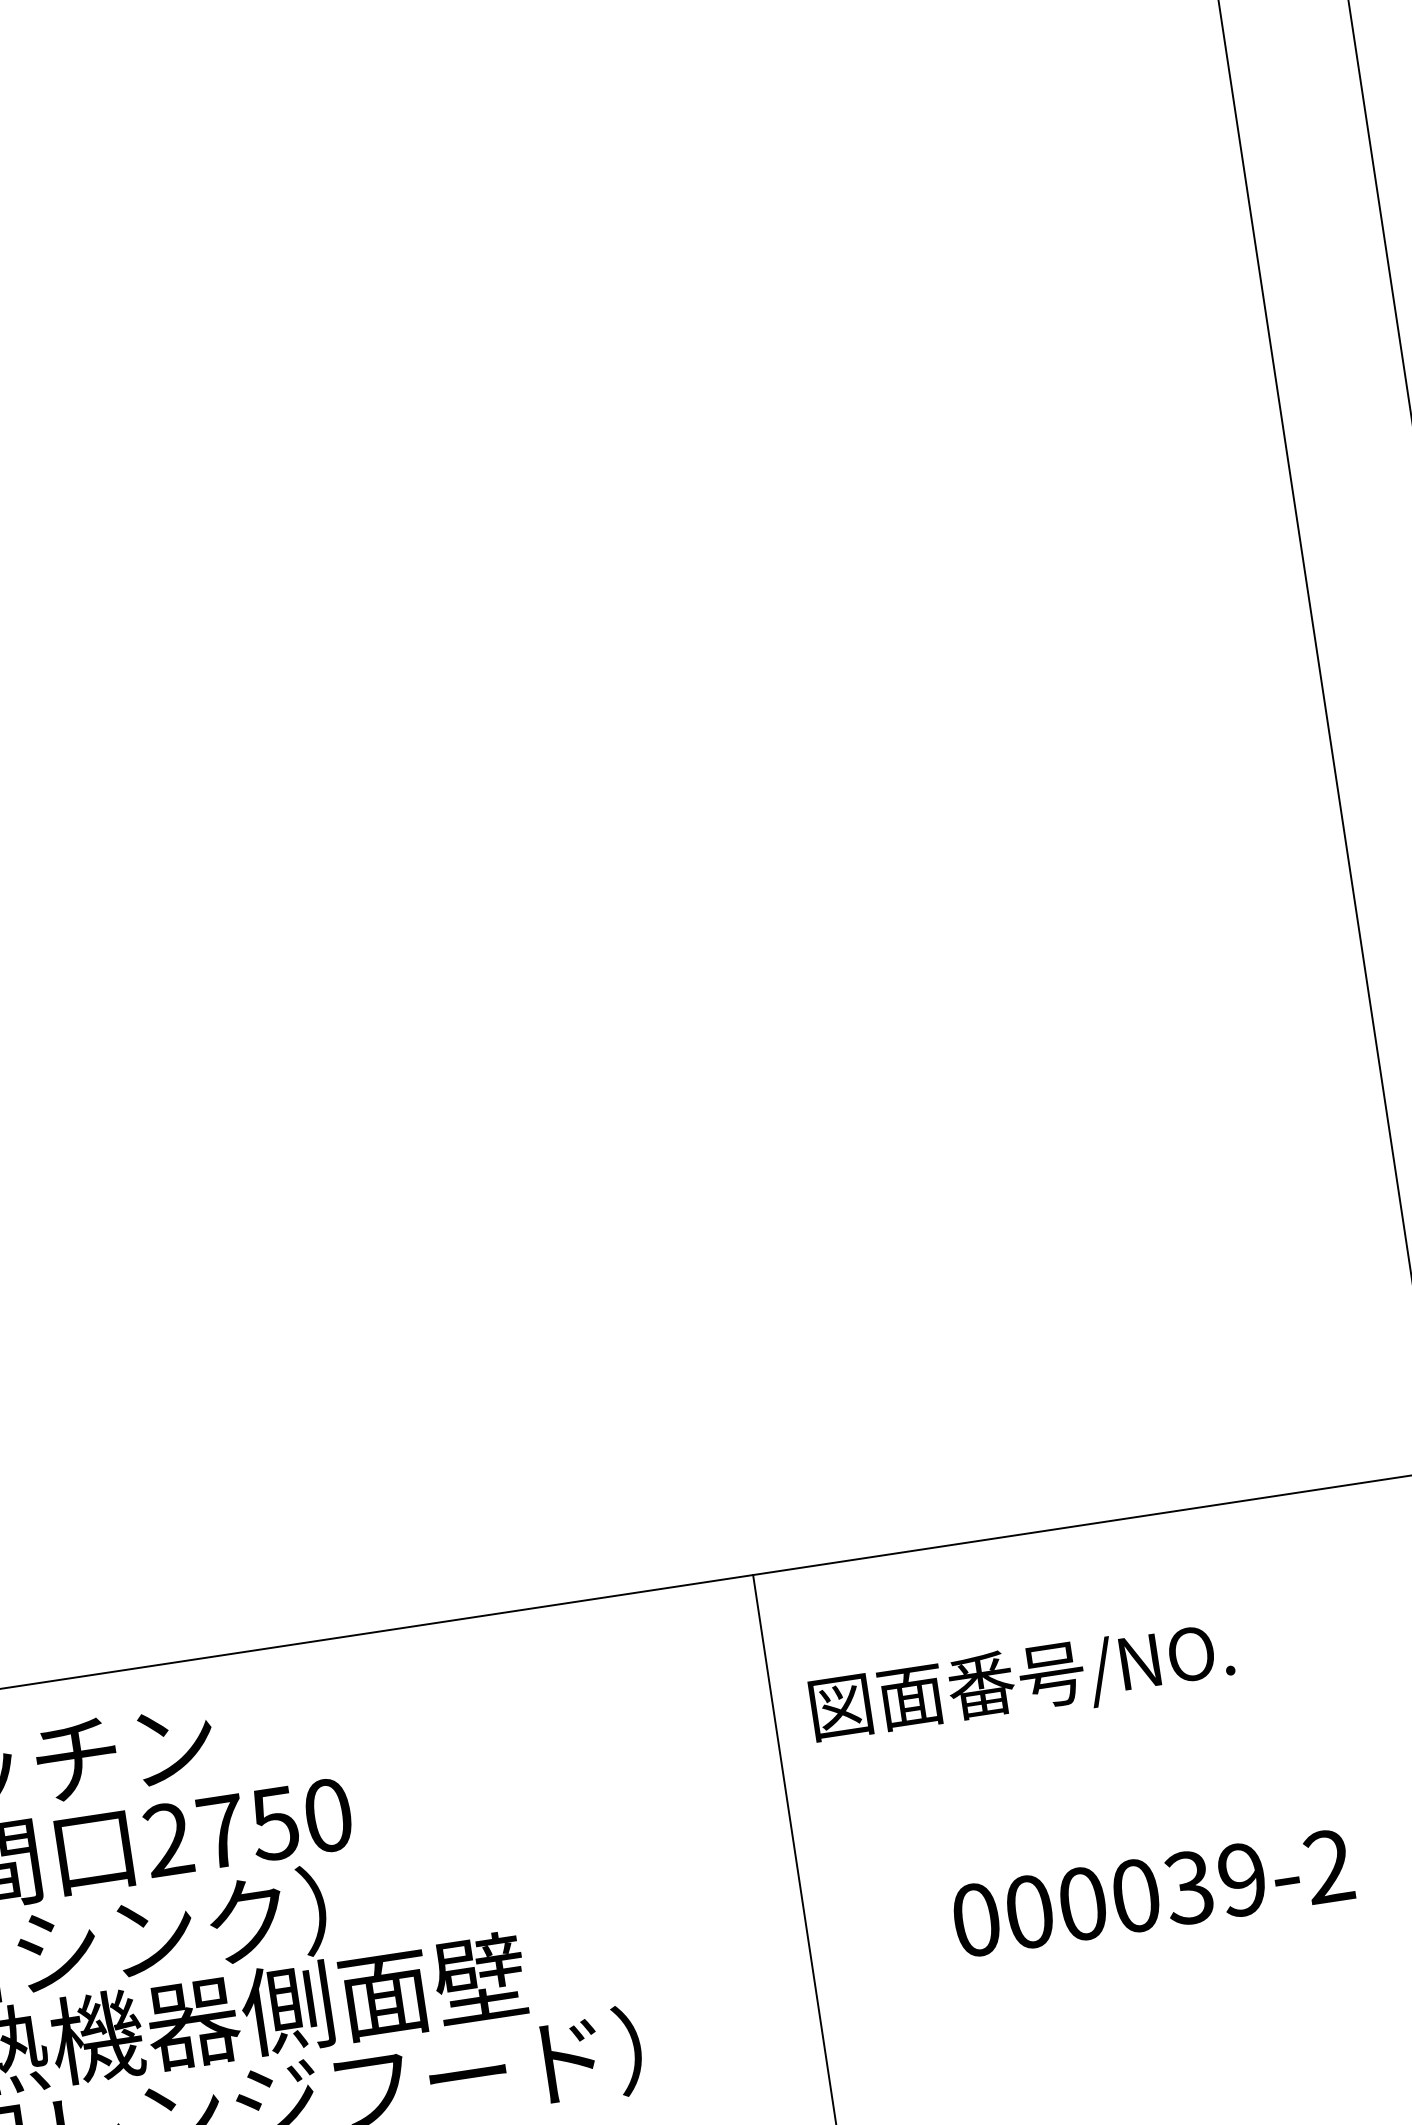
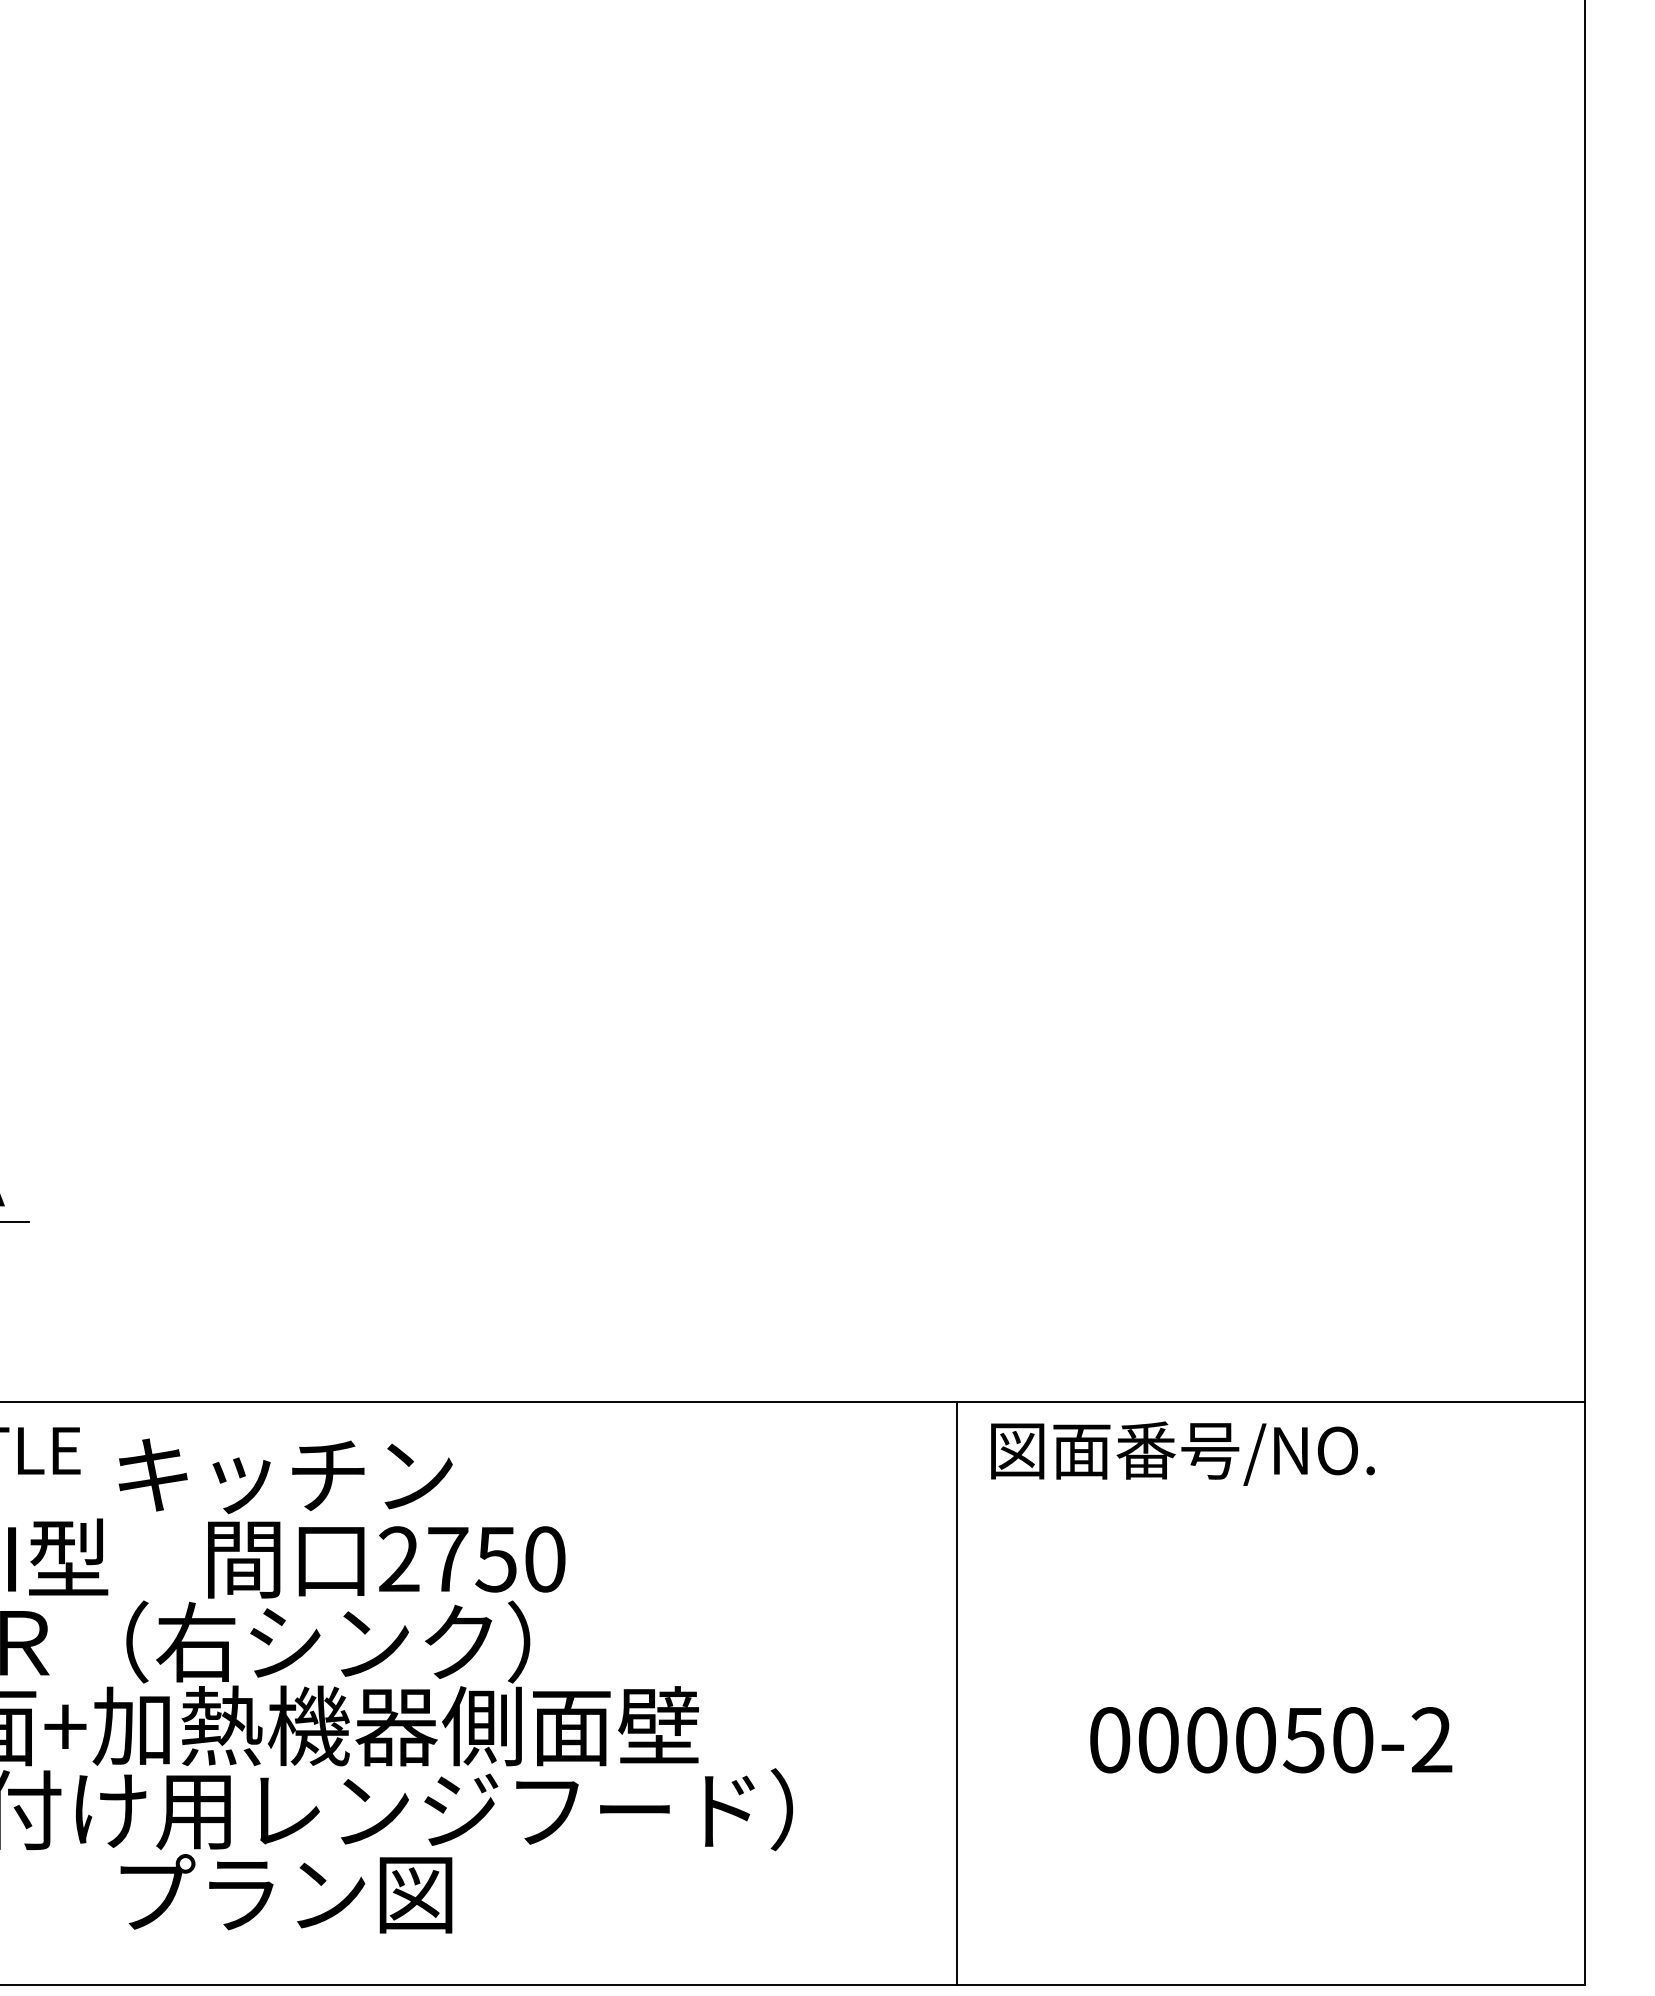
text: (1021, 1682) -> (1182, 1453), moved
text: (1215, 1884) -> (1328, 1740), 000039-2 -> 000050-2

